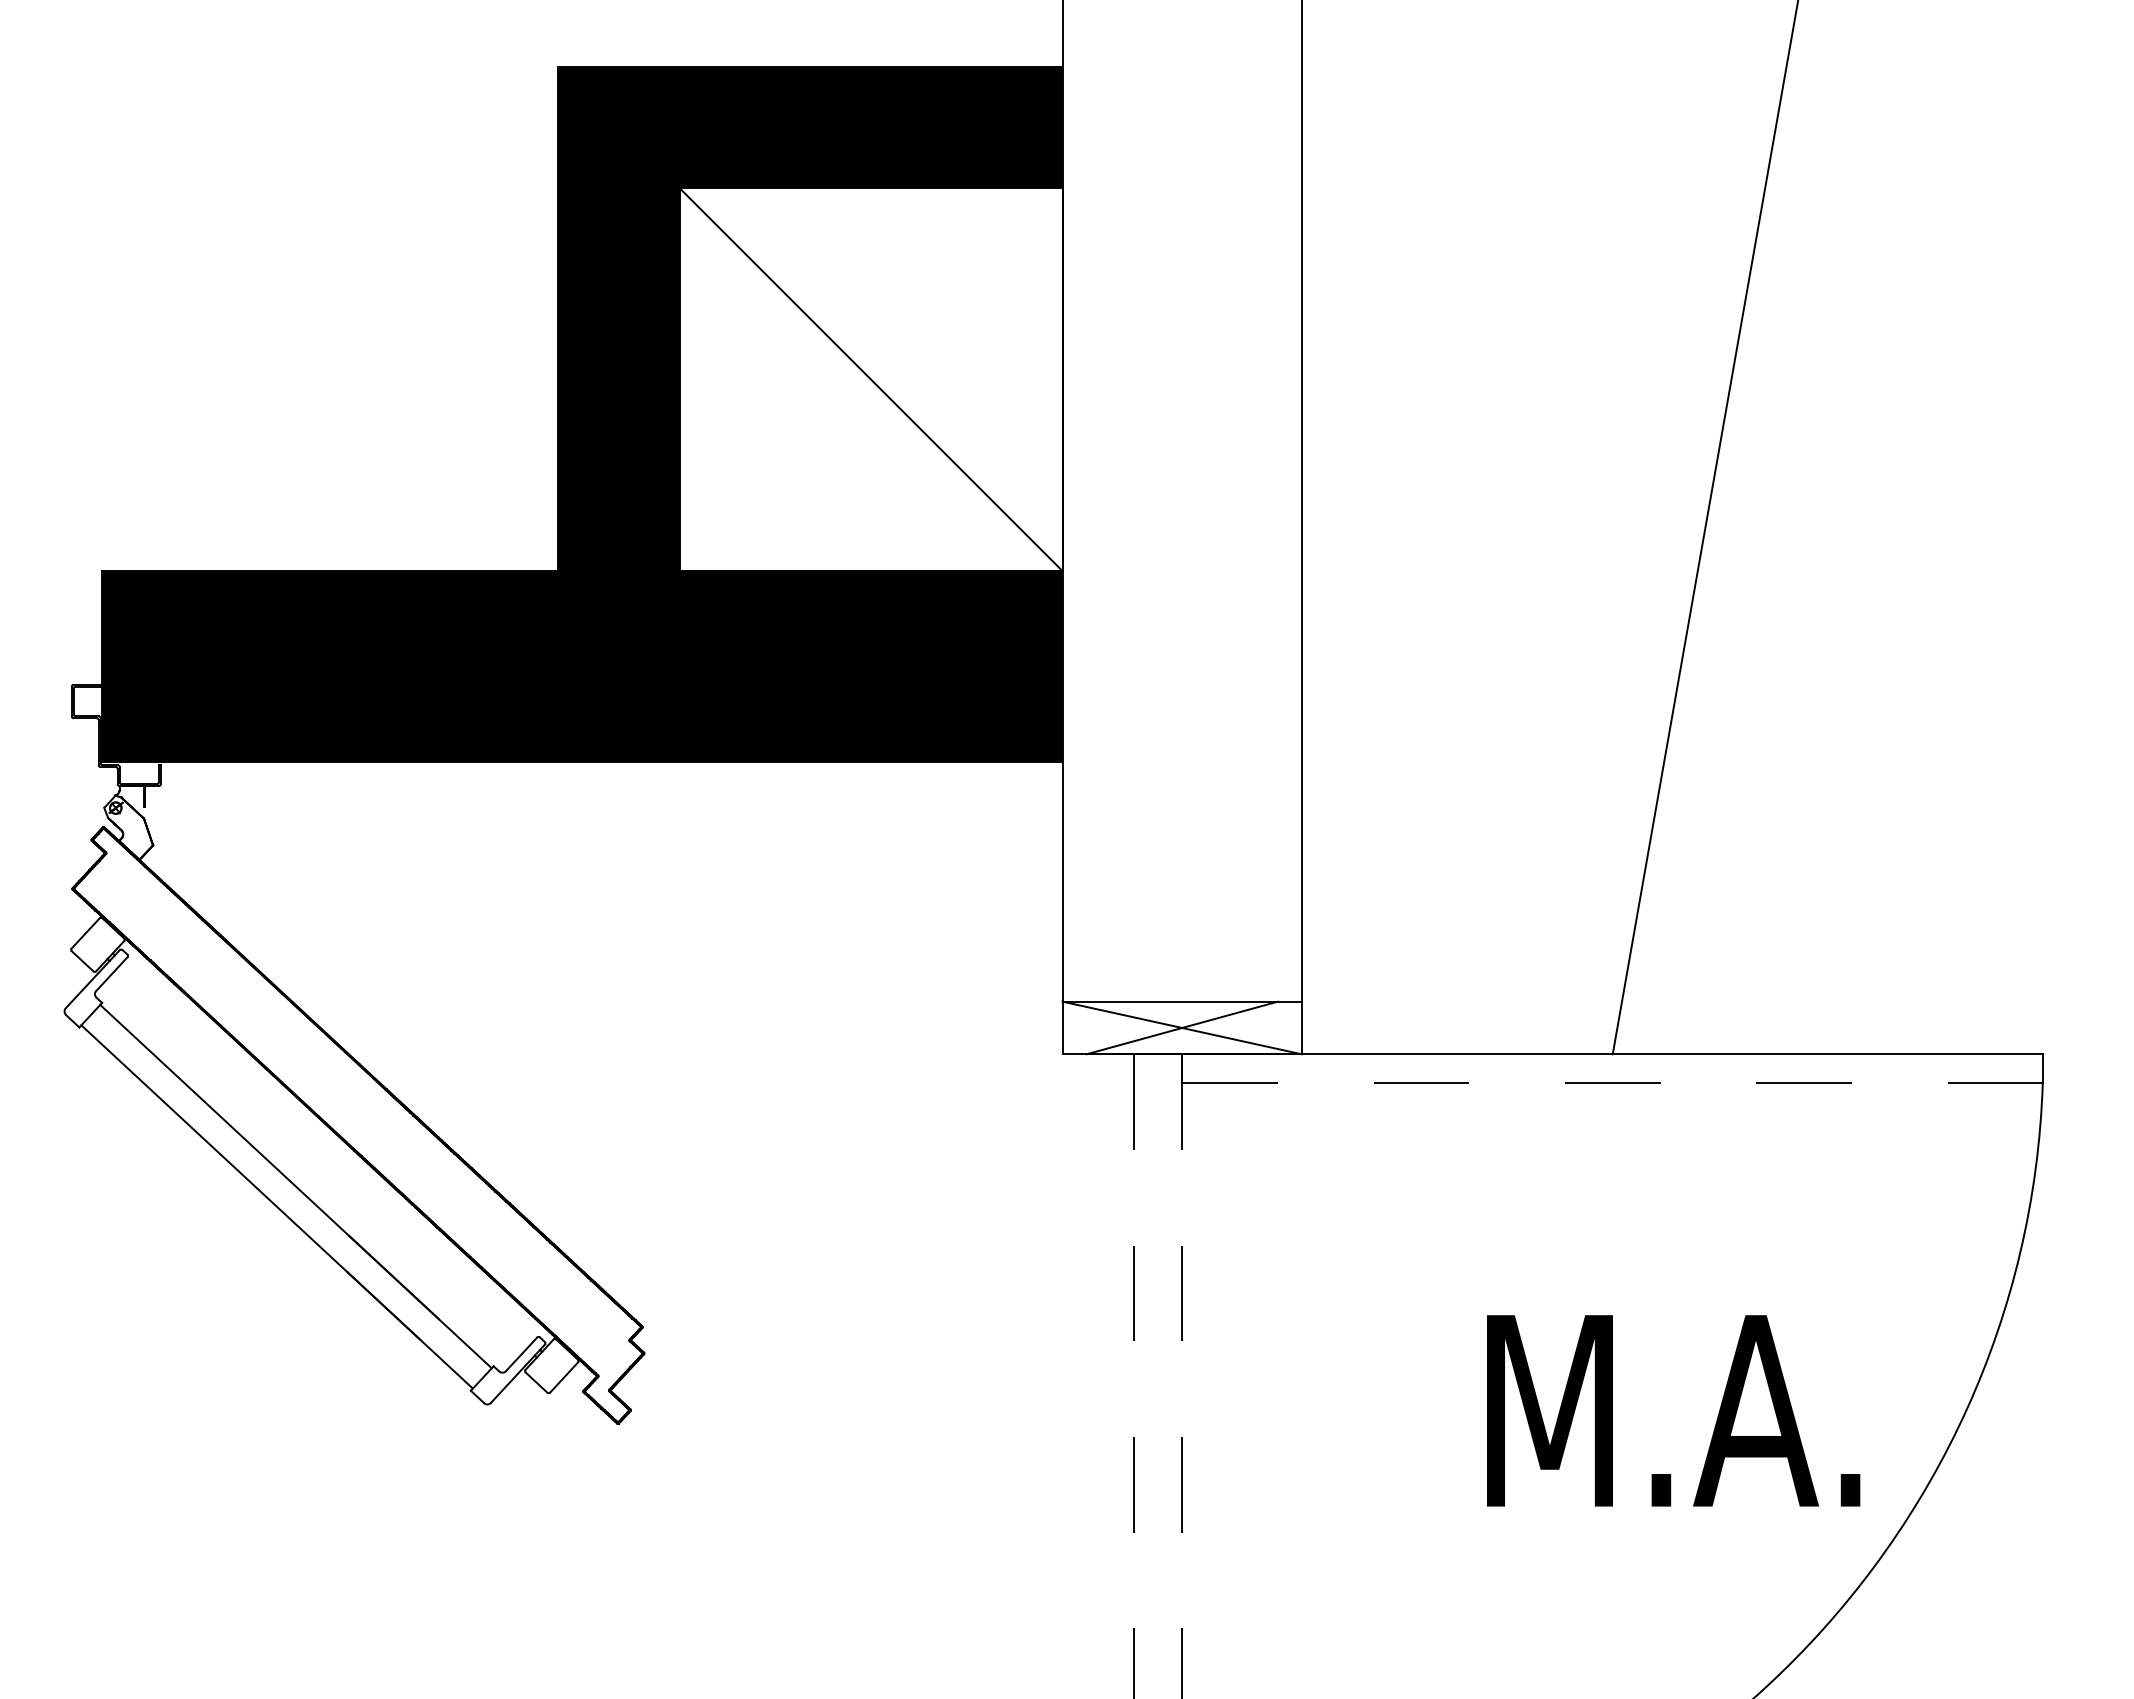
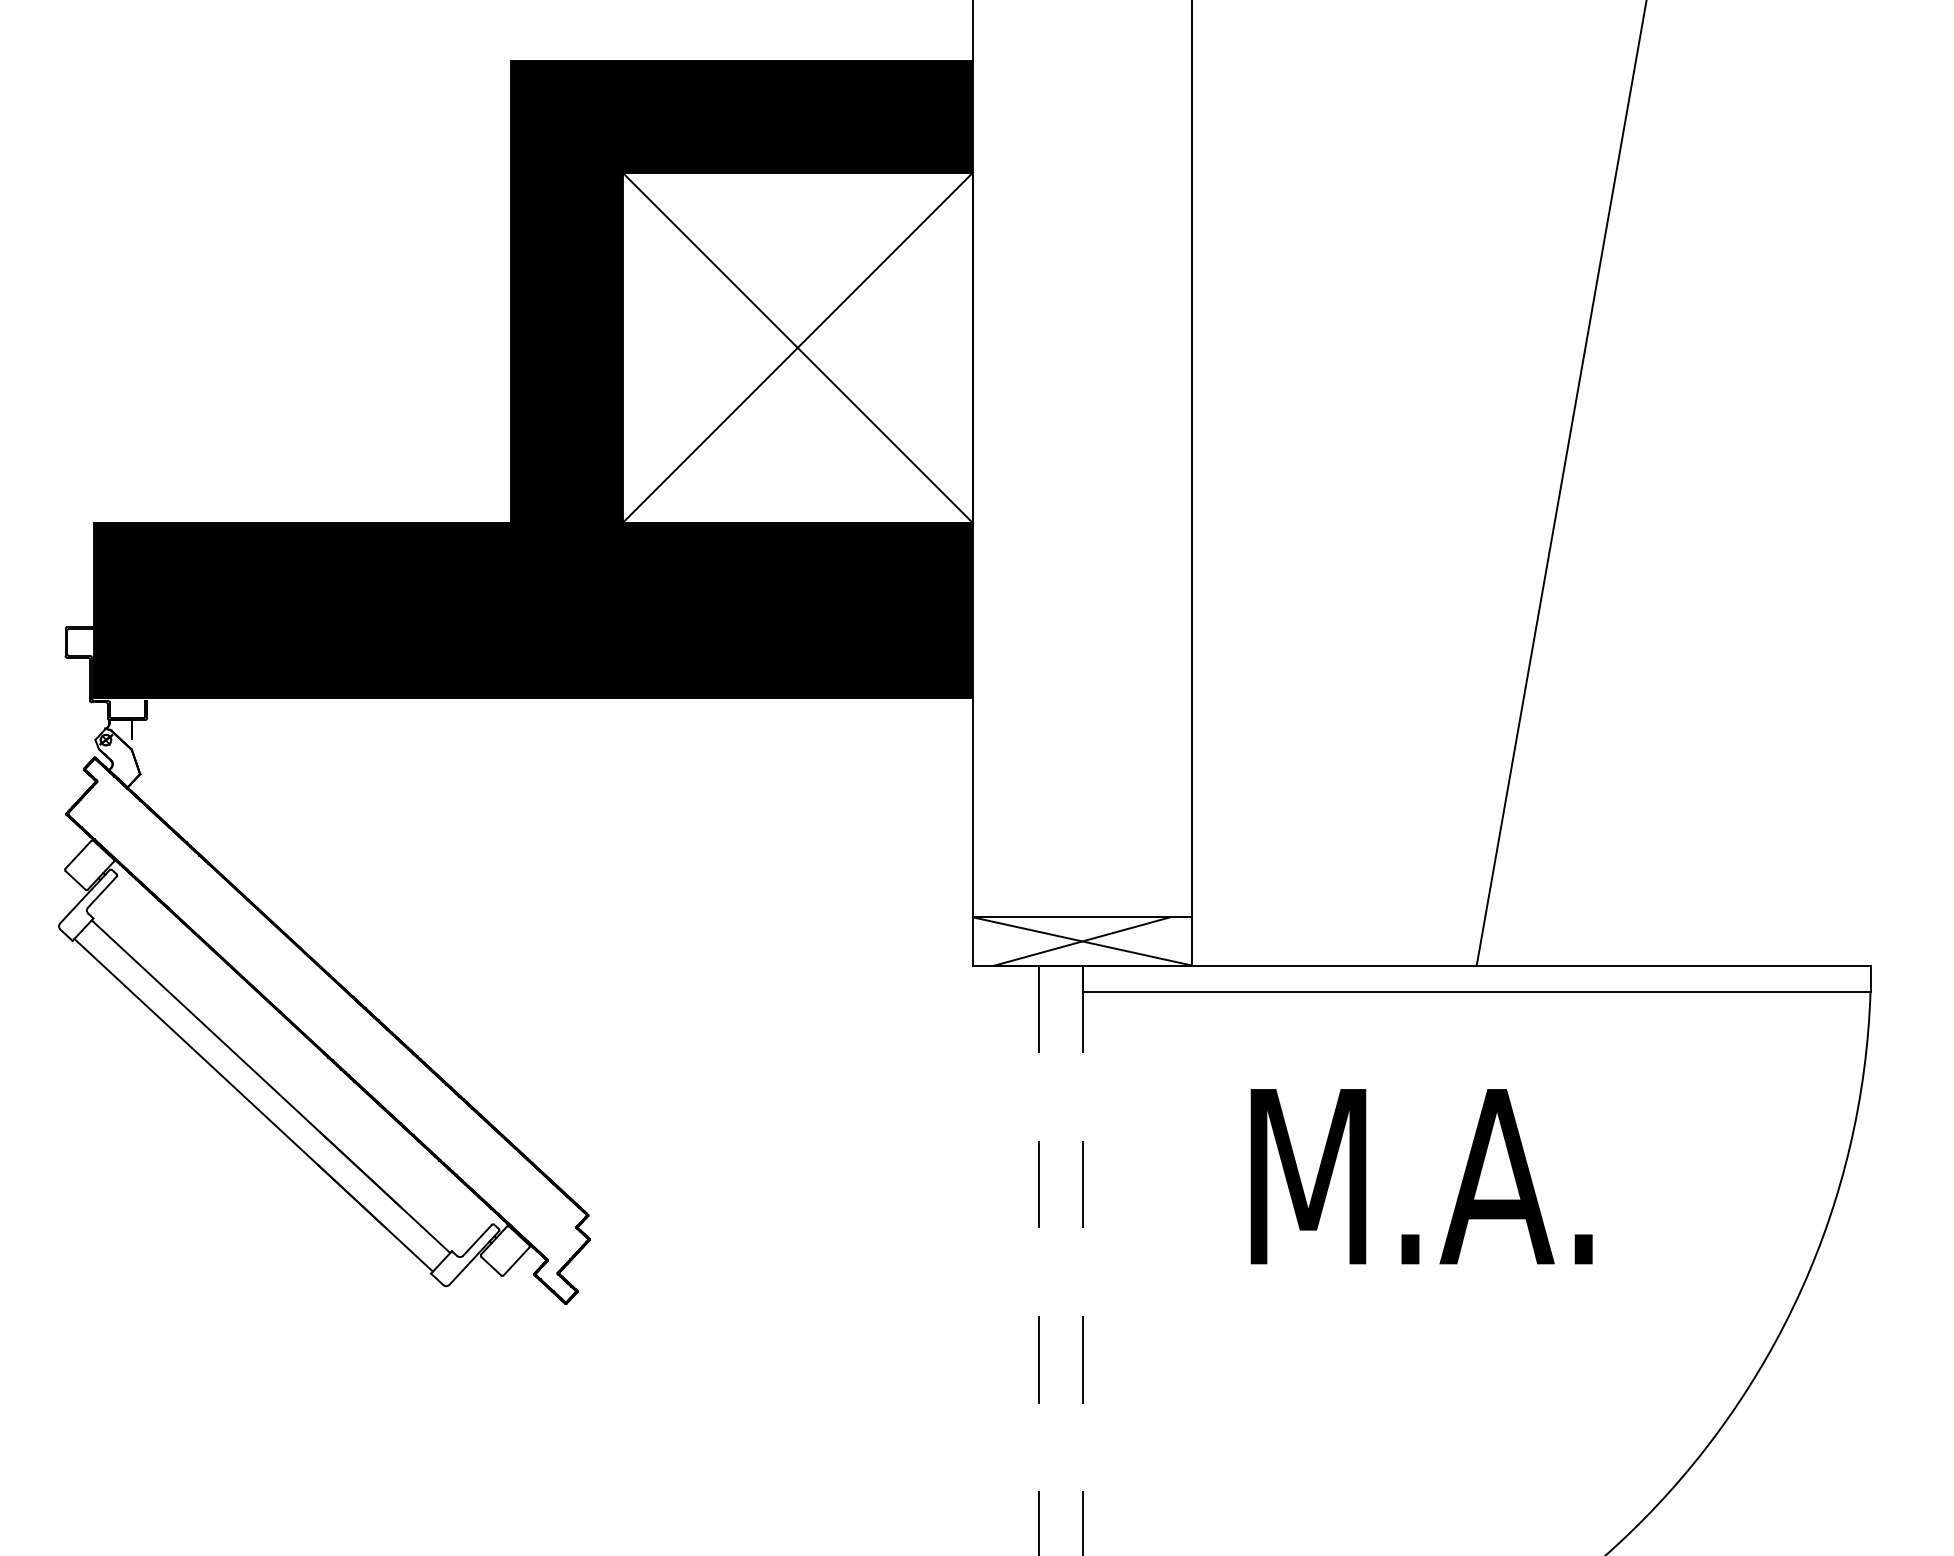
line: (870, 379) -> (797, 347), added
line: (1612, 1083) -> (1476, 992), dashed -> solid
text: (1673, 1410) -> (1421, 1176), moved

